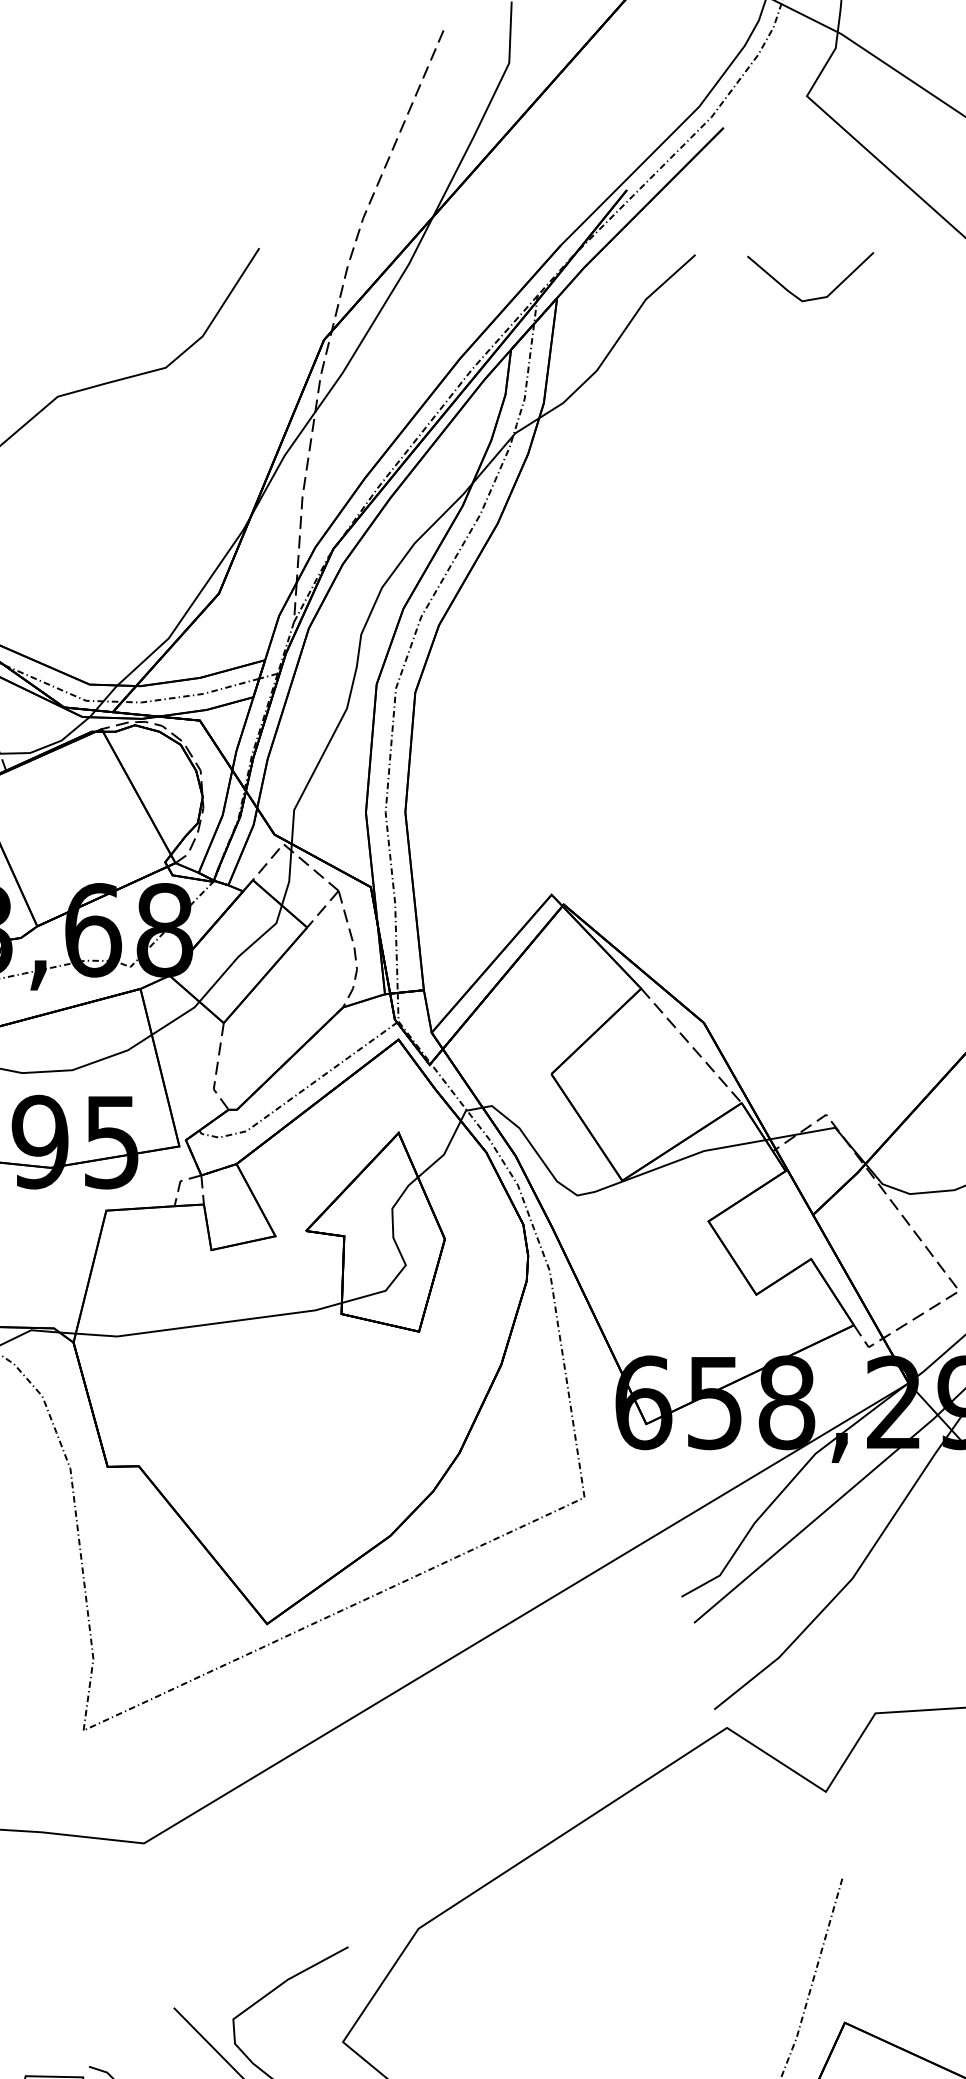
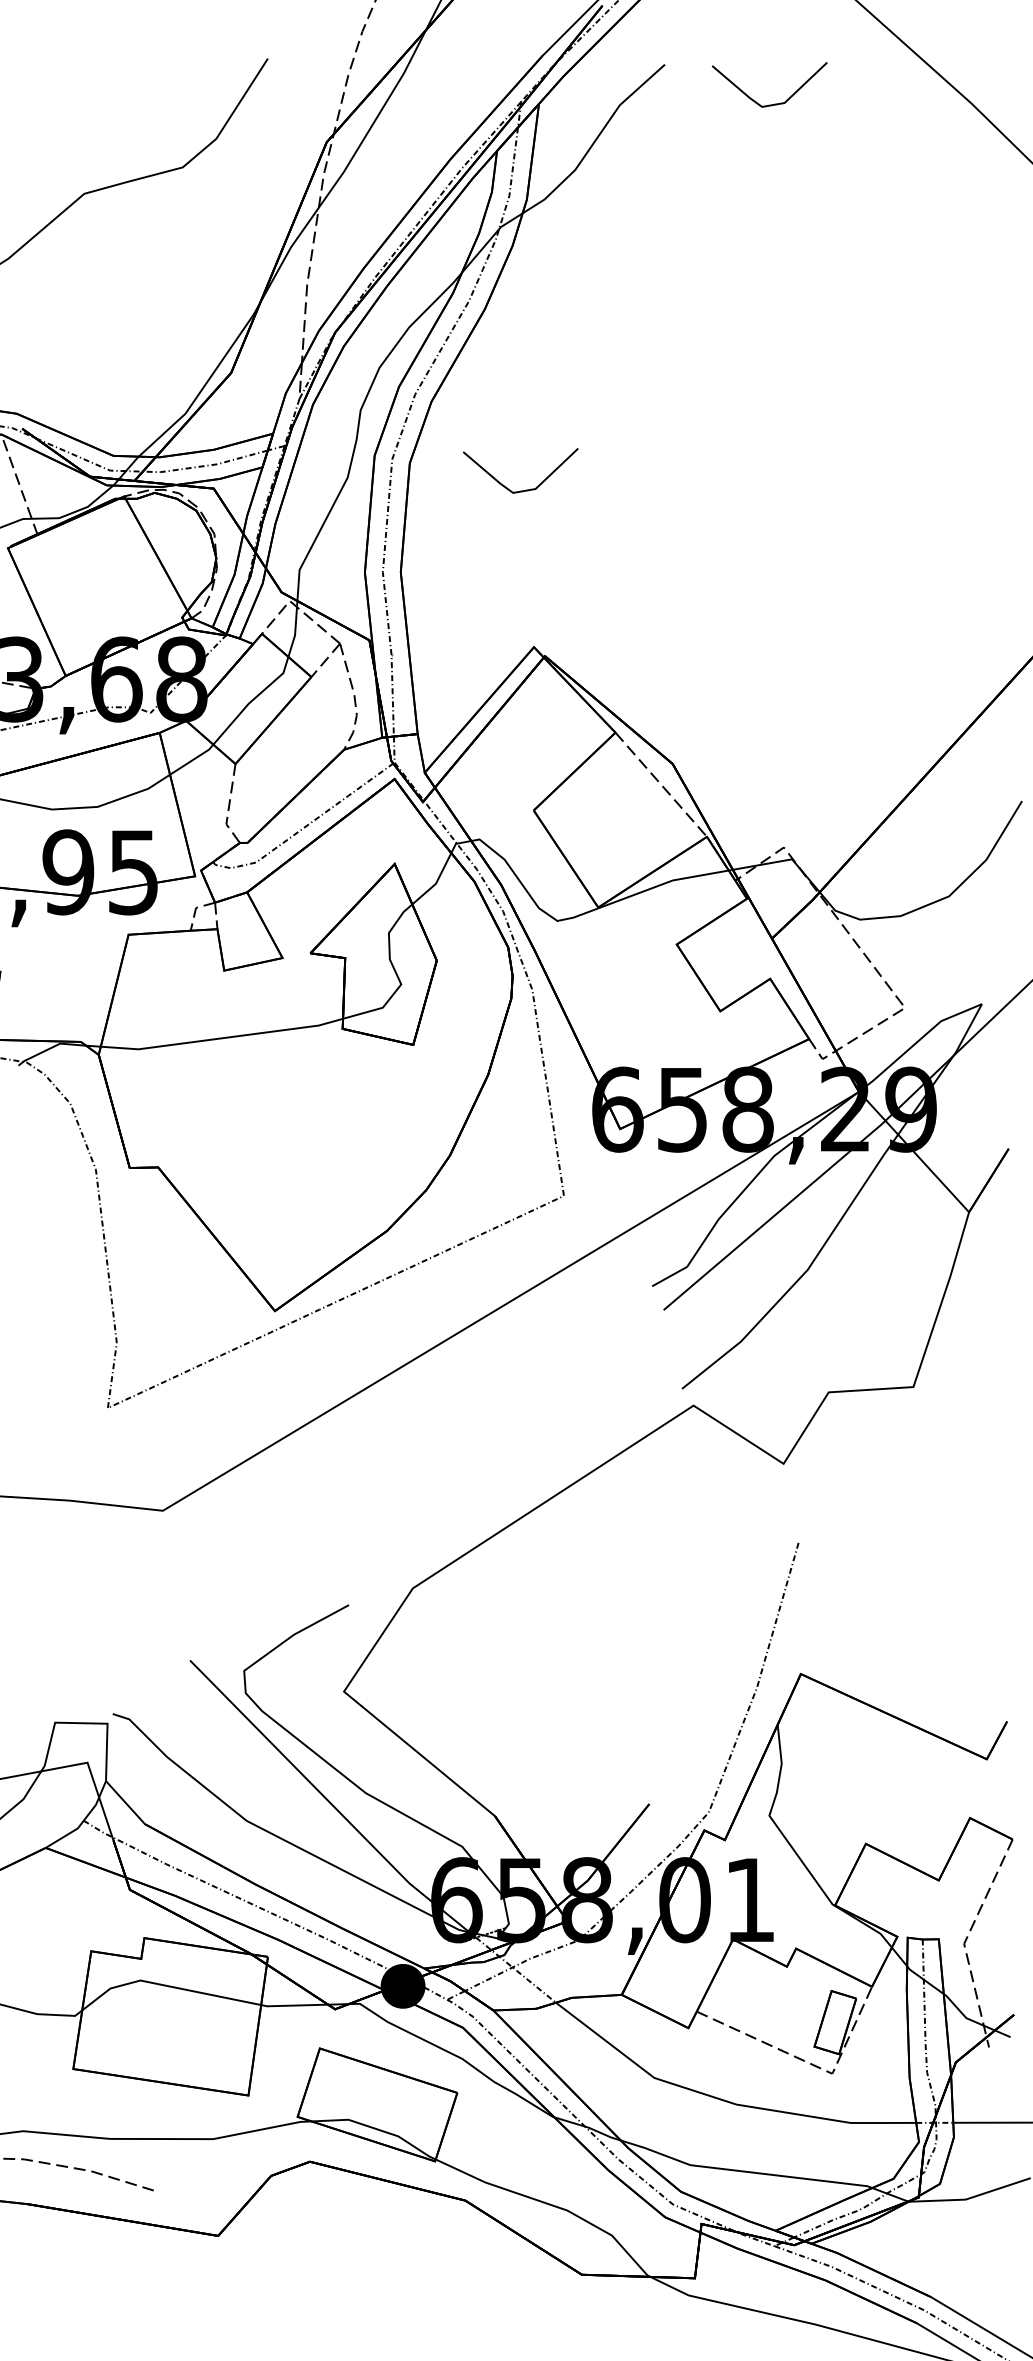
line: (542, 721) -> (525, 489), added

